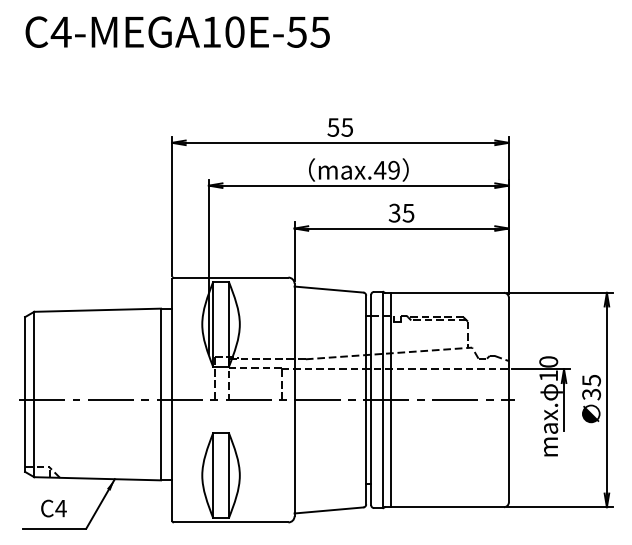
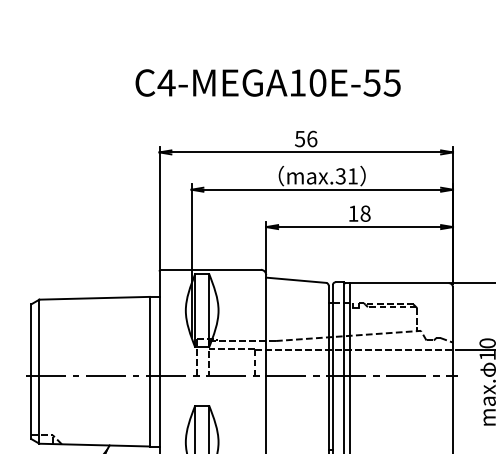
text: (177, 31) -> (267, 82), moved
text: (347, 127) -> (312, 139), 55 -> 56
text: (386, 169) -> (346, 175), max.49 -> max.31
text: (401, 212) -> (359, 213), 35 -> 18

